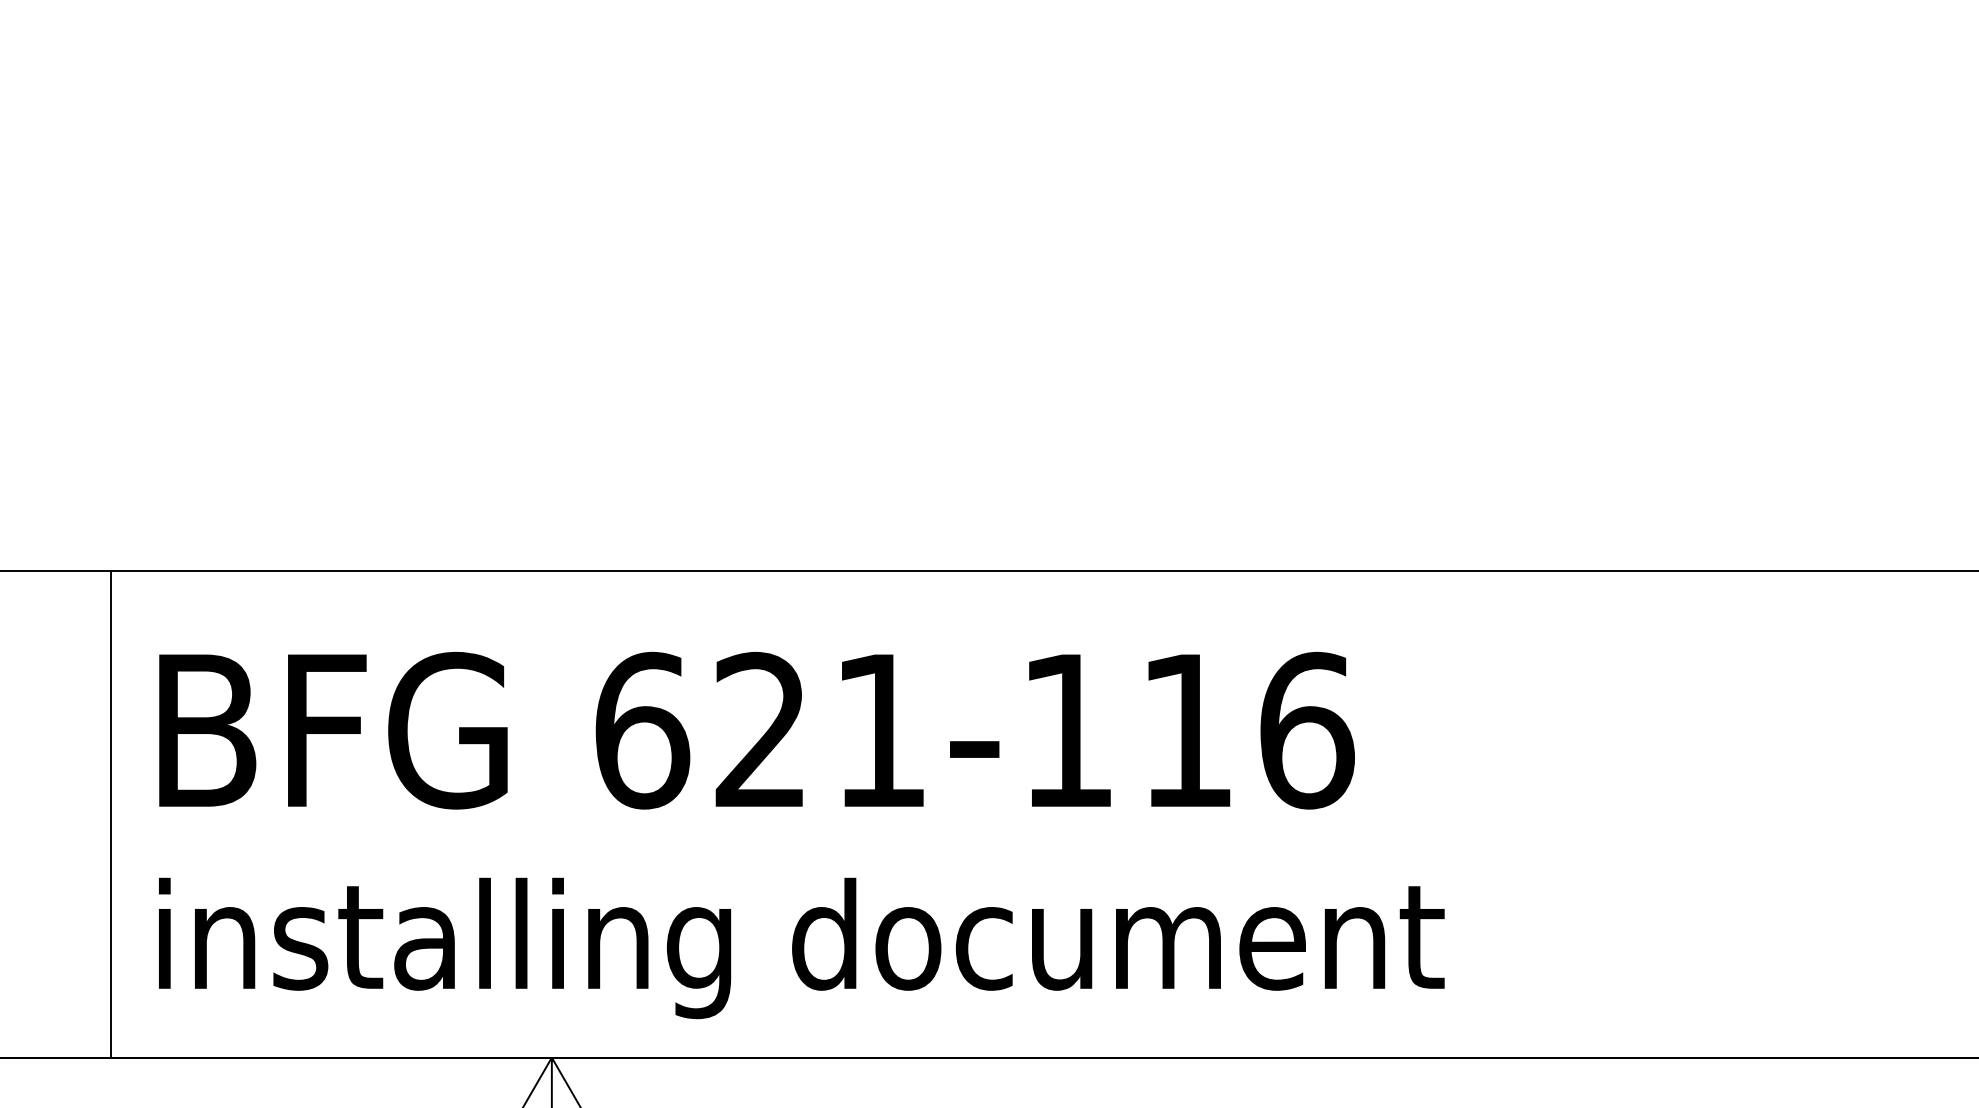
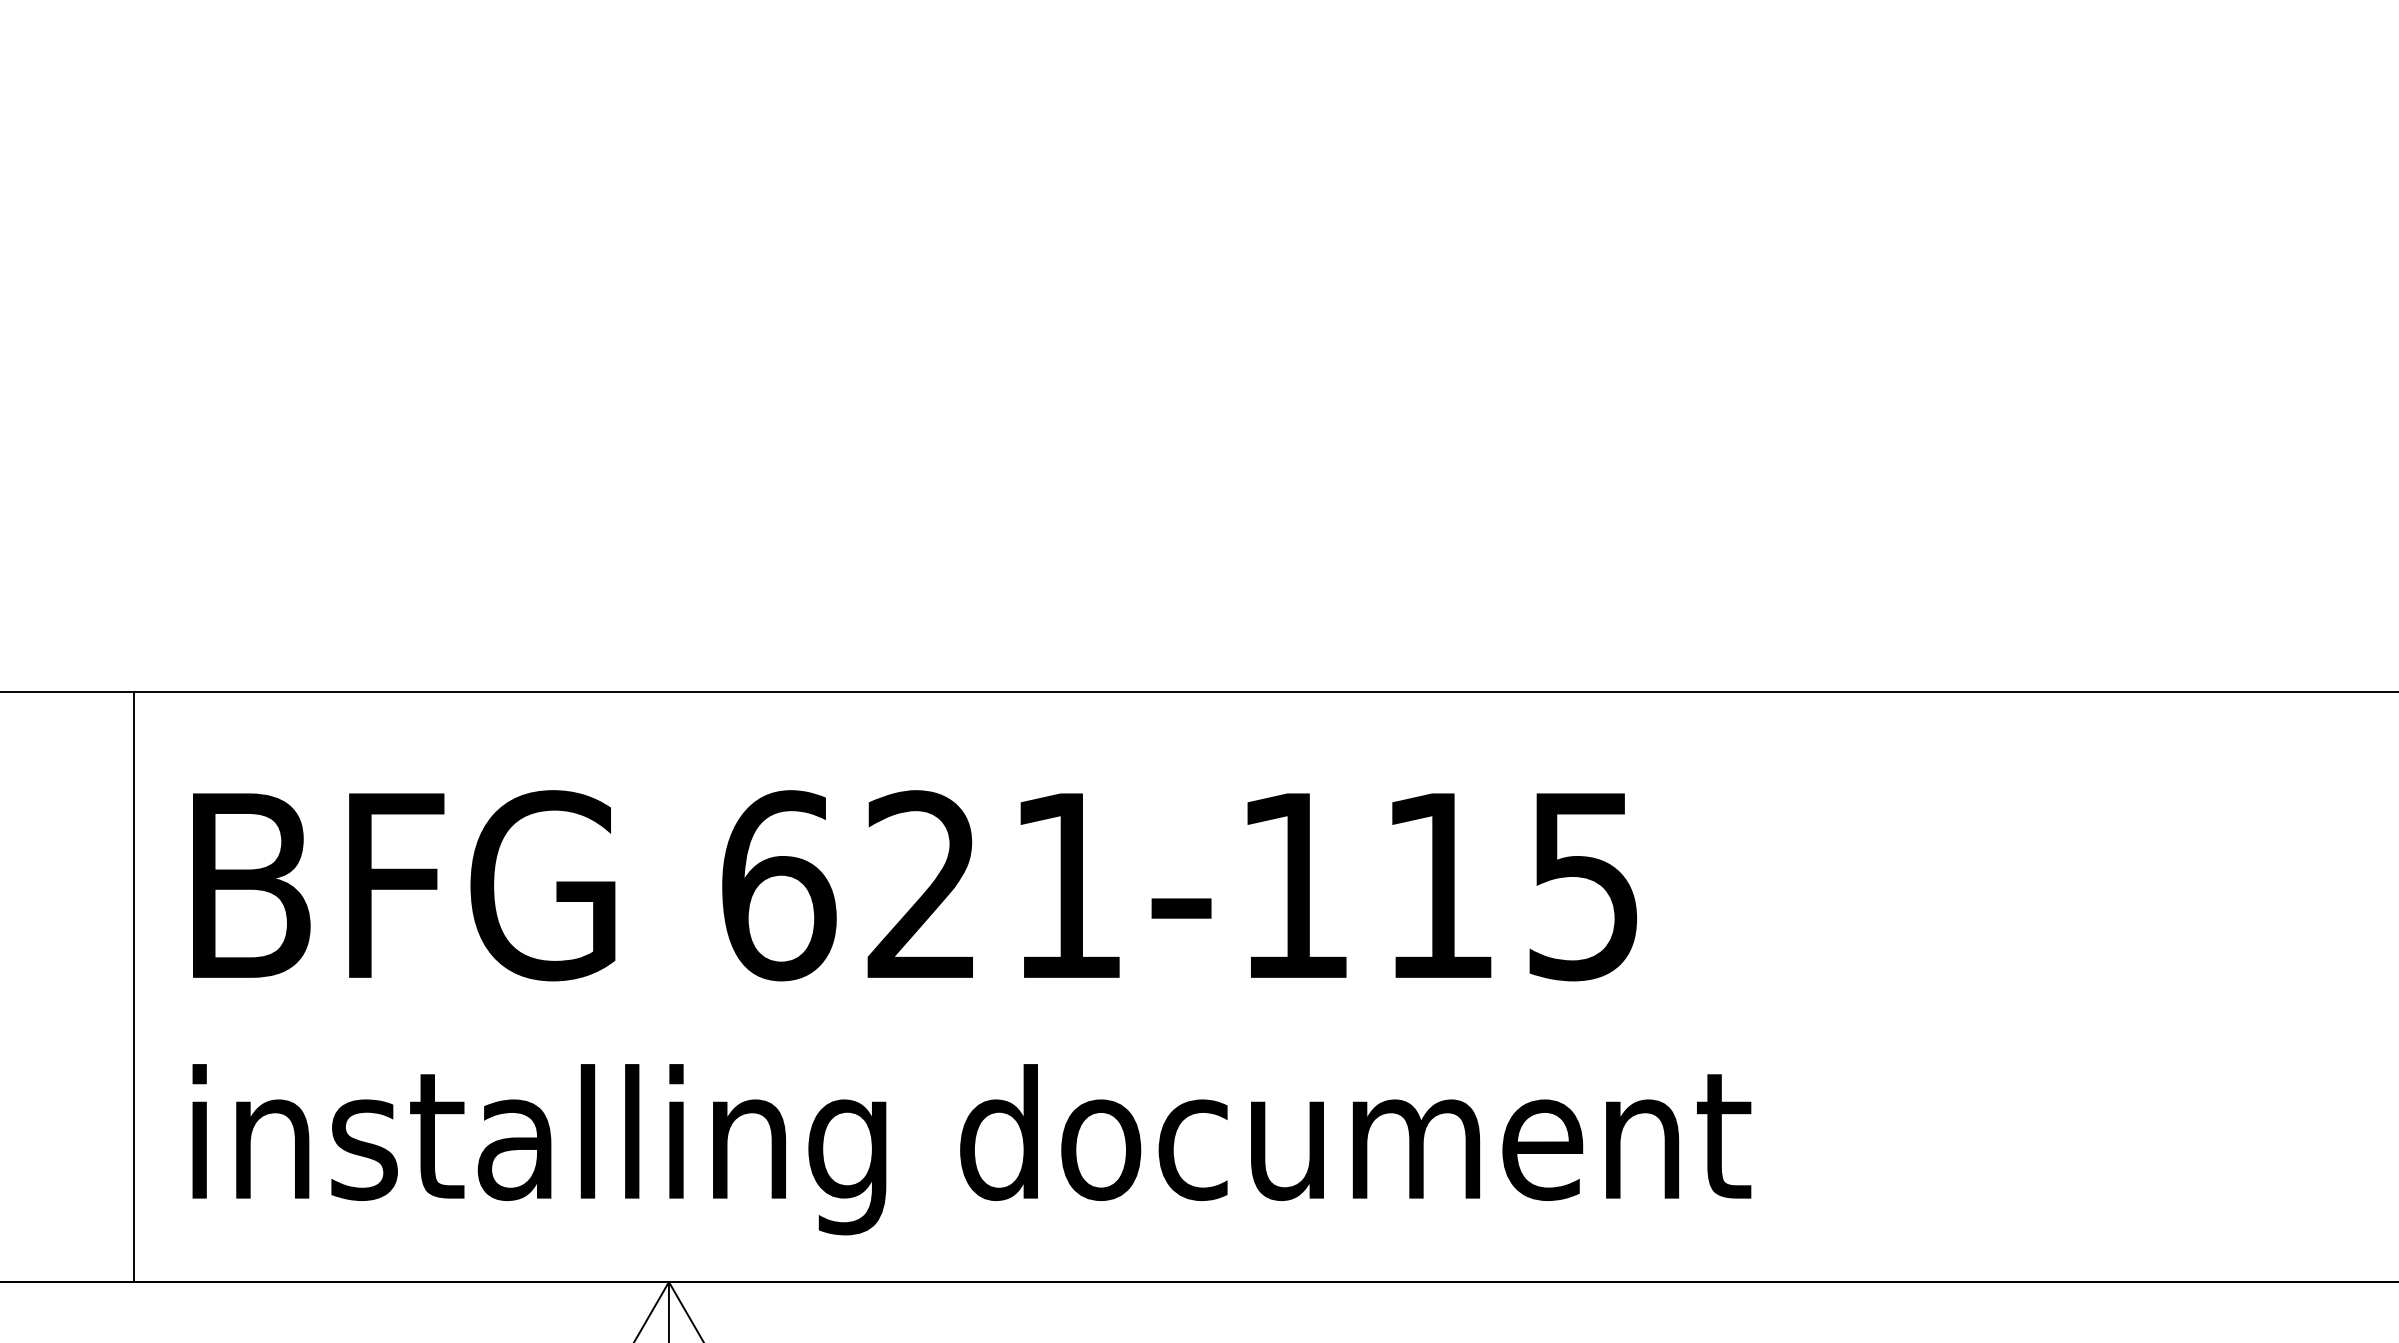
text: (1307, 730) -> (1585, 885), 621-116 -> 621-115

